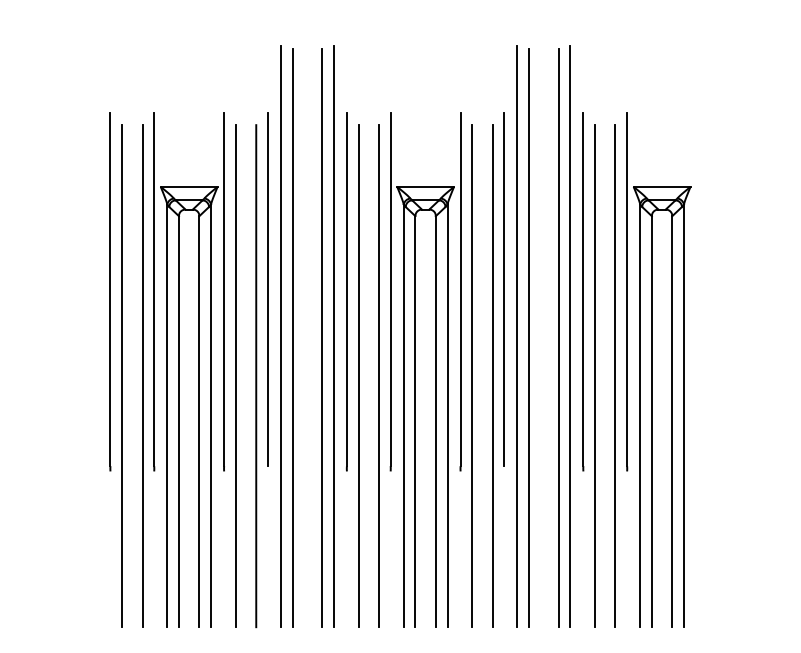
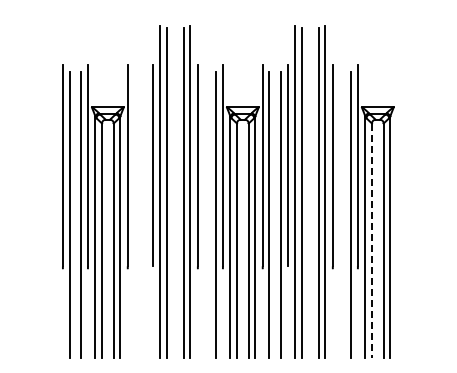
line: (235, 375) -> (134, 214), removed
line: (256, 375) -> (146, 214), removed
line: (358, 375) -> (204, 214), removed
line: (594, 375) -> (339, 214), removed
line: (651, 422) -> (371, 241), solid -> dashed

